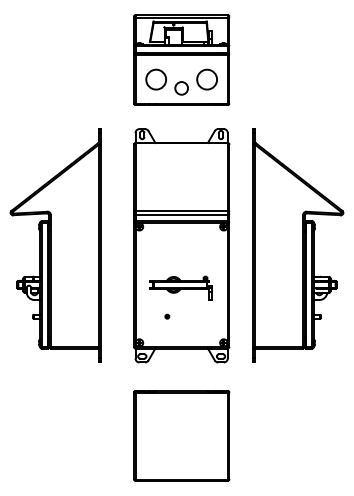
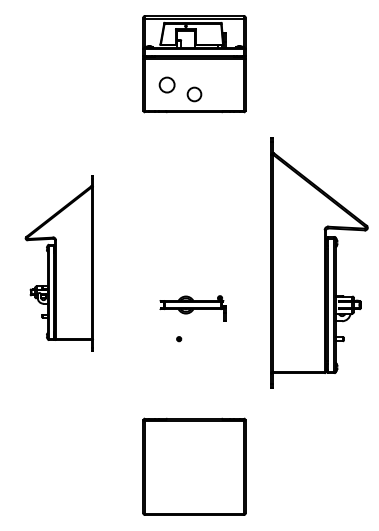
circle: (155, 79) -> (166, 84), size x0.7
circle: (206, 79) -> (221, 84), removed
part: (55, 245) -> (59, 262), size x0.7
part: (181, 245) -> (194, 262), removed

